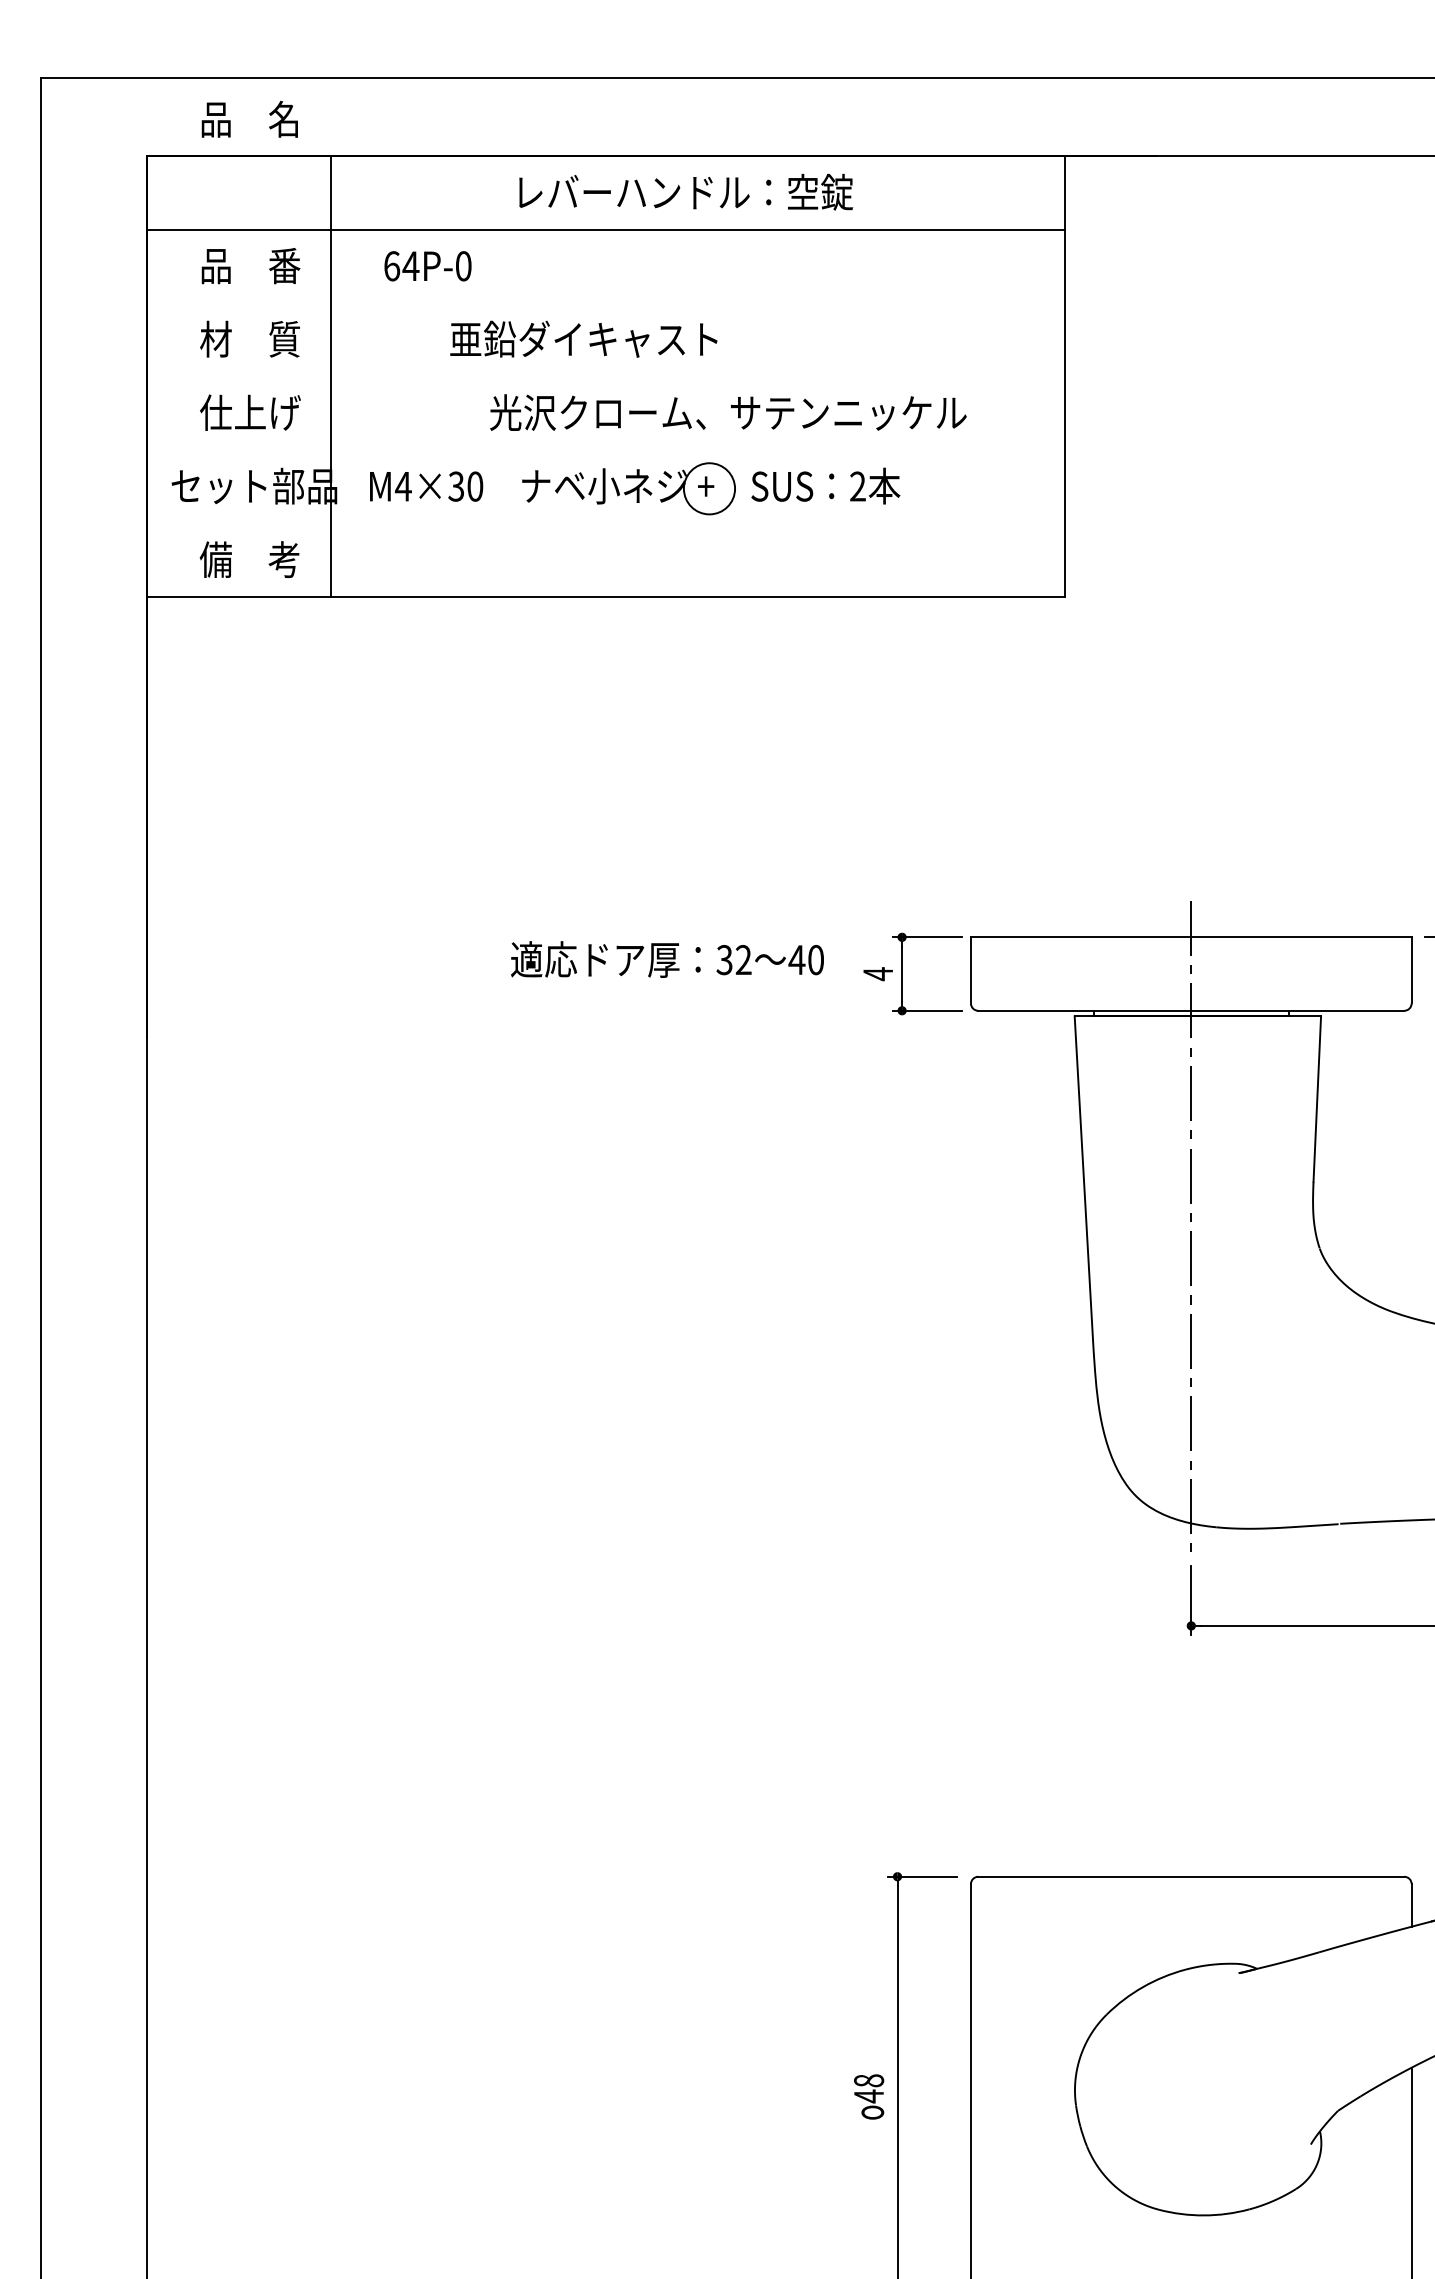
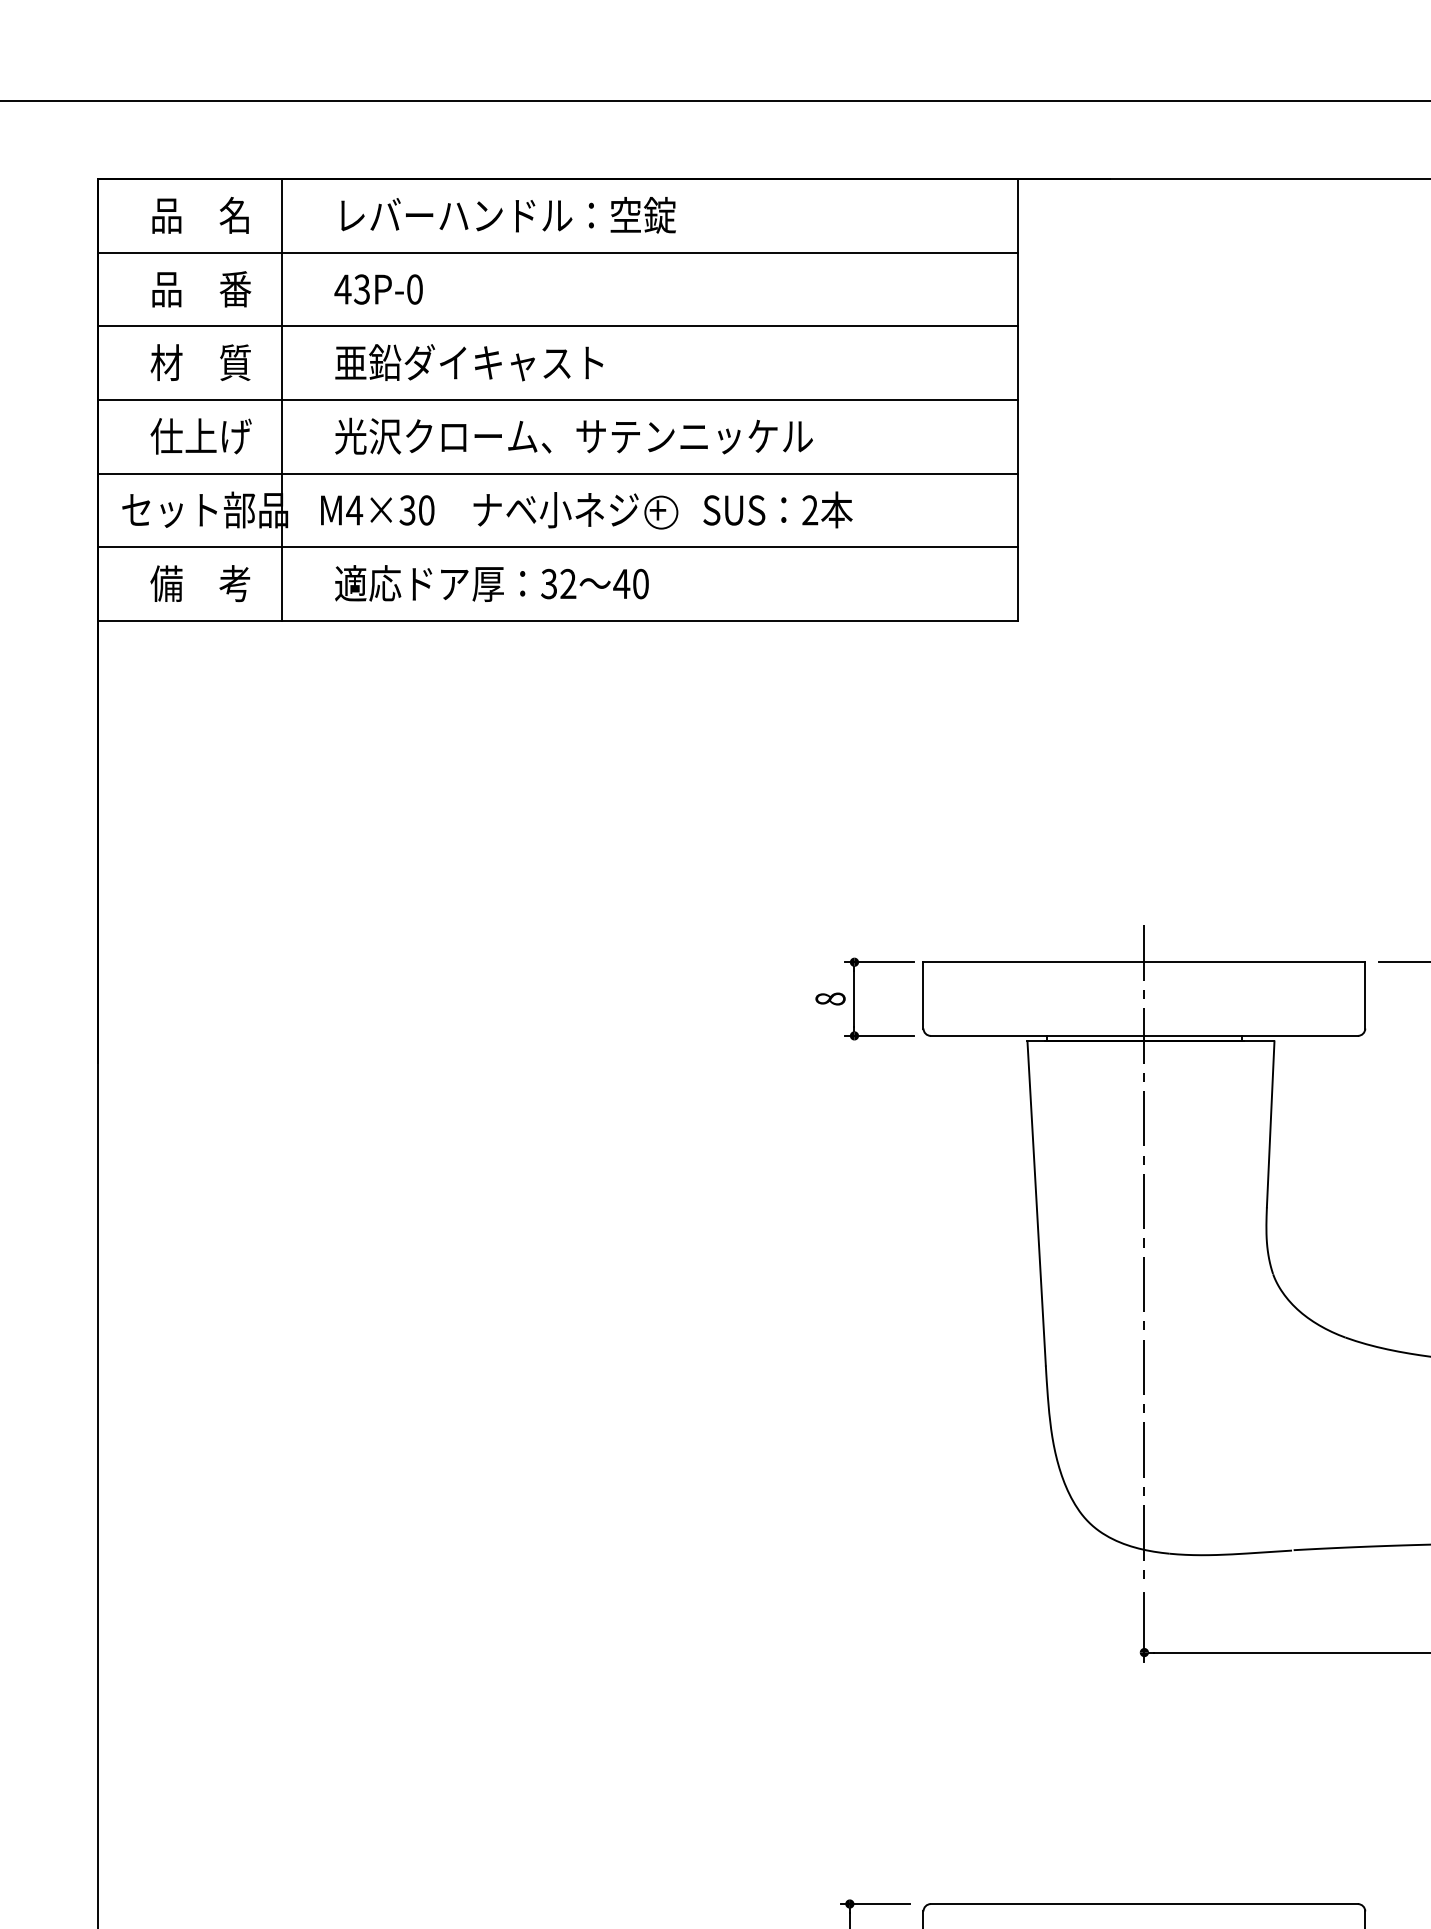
text: (249, 119) -> (200, 215), moved
text: (686, 191) -> (508, 214), moved
text: (401, 266) -> (352, 289), 64P-0 -> 43P-0
line: (606, 303) -> (558, 326), added
text: (583, 338) -> (468, 361), moved
line: (606, 376) -> (558, 400), added
text: (728, 412) -> (574, 436), moved
line: (606, 449) -> (558, 473), added
circle: (709, 488) -> (661, 512), size x0.62
line: (606, 523) -> (558, 547), added
text: (667, 959) -> (491, 583), moved
text: (878, 974) -> (830, 999), 4 -> 8

